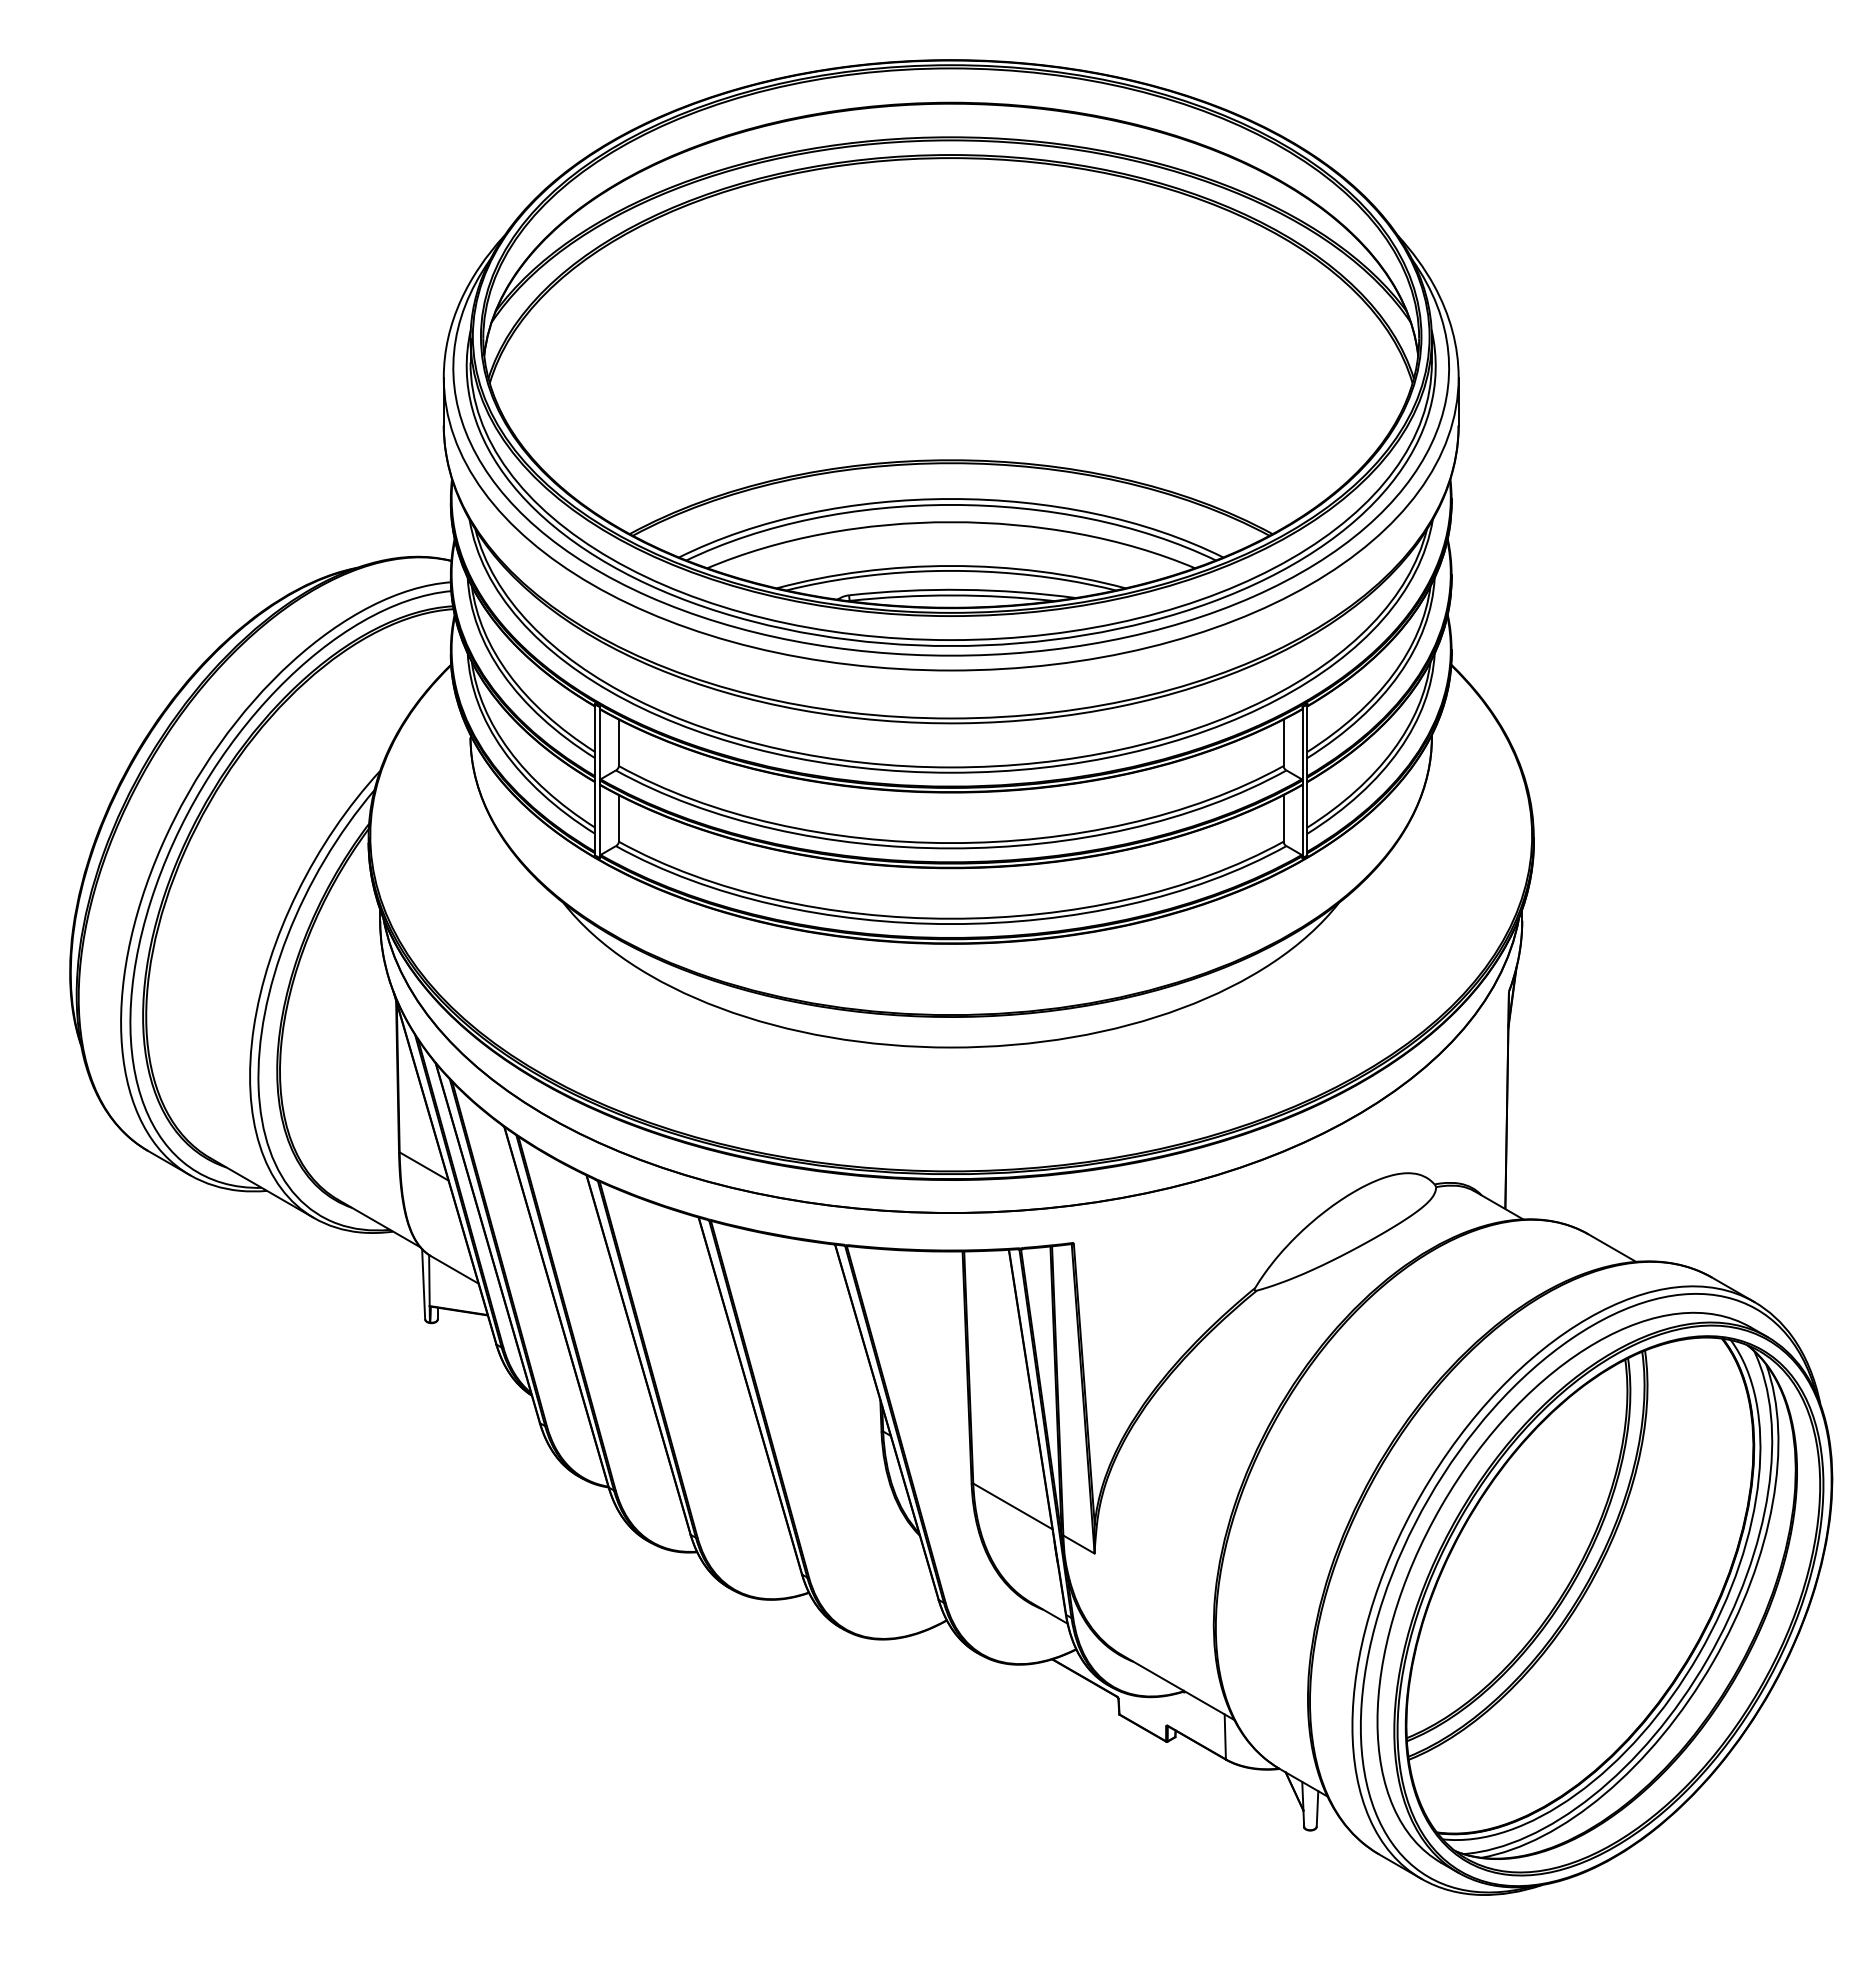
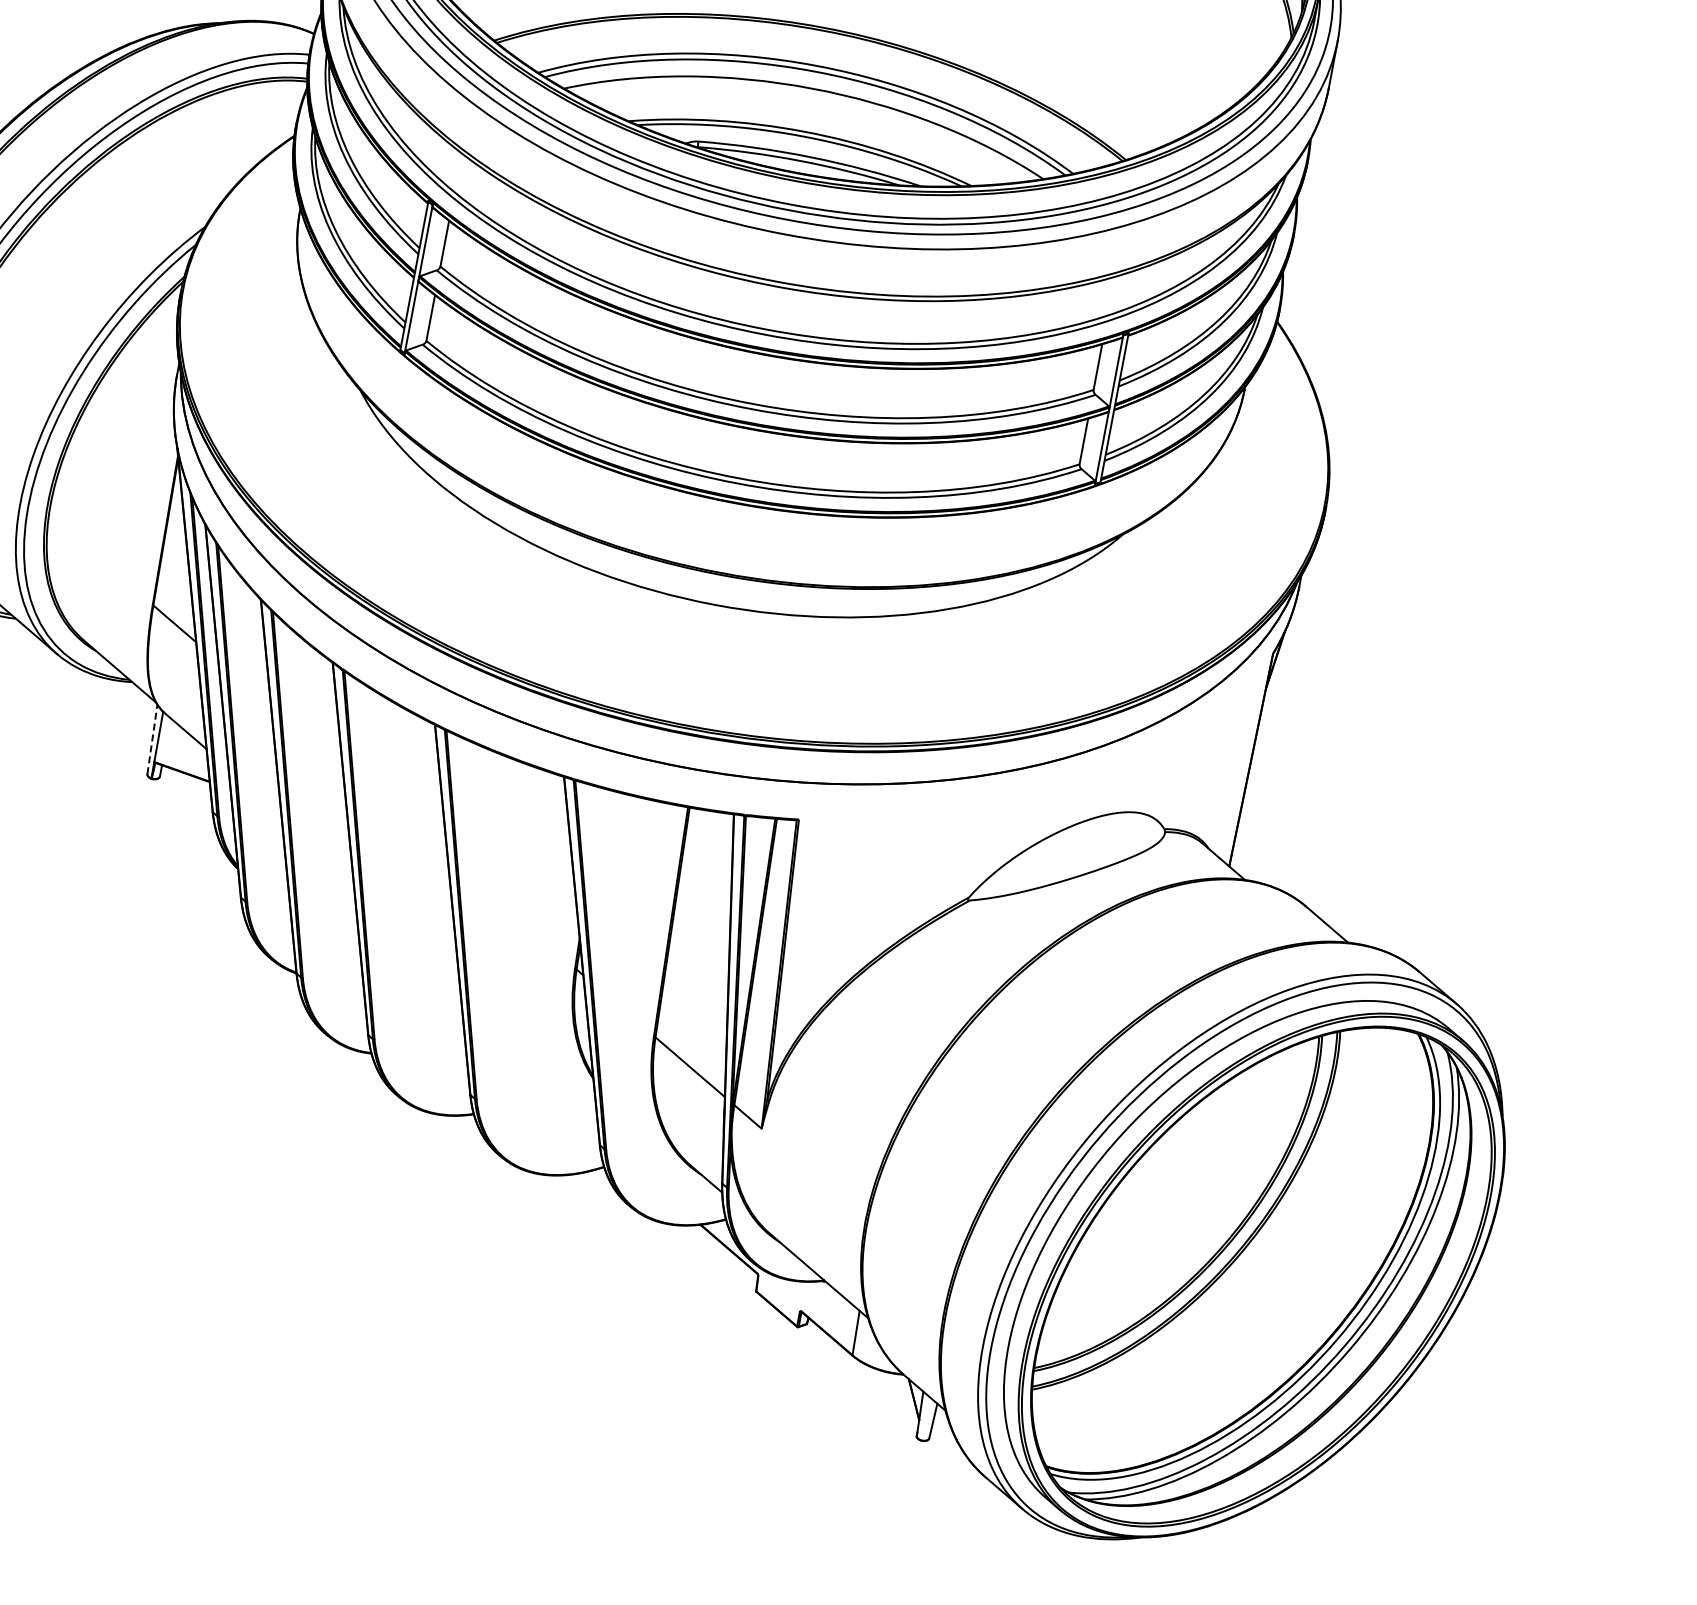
line: (423, 1283) -> (152, 738), solid -> dashed

